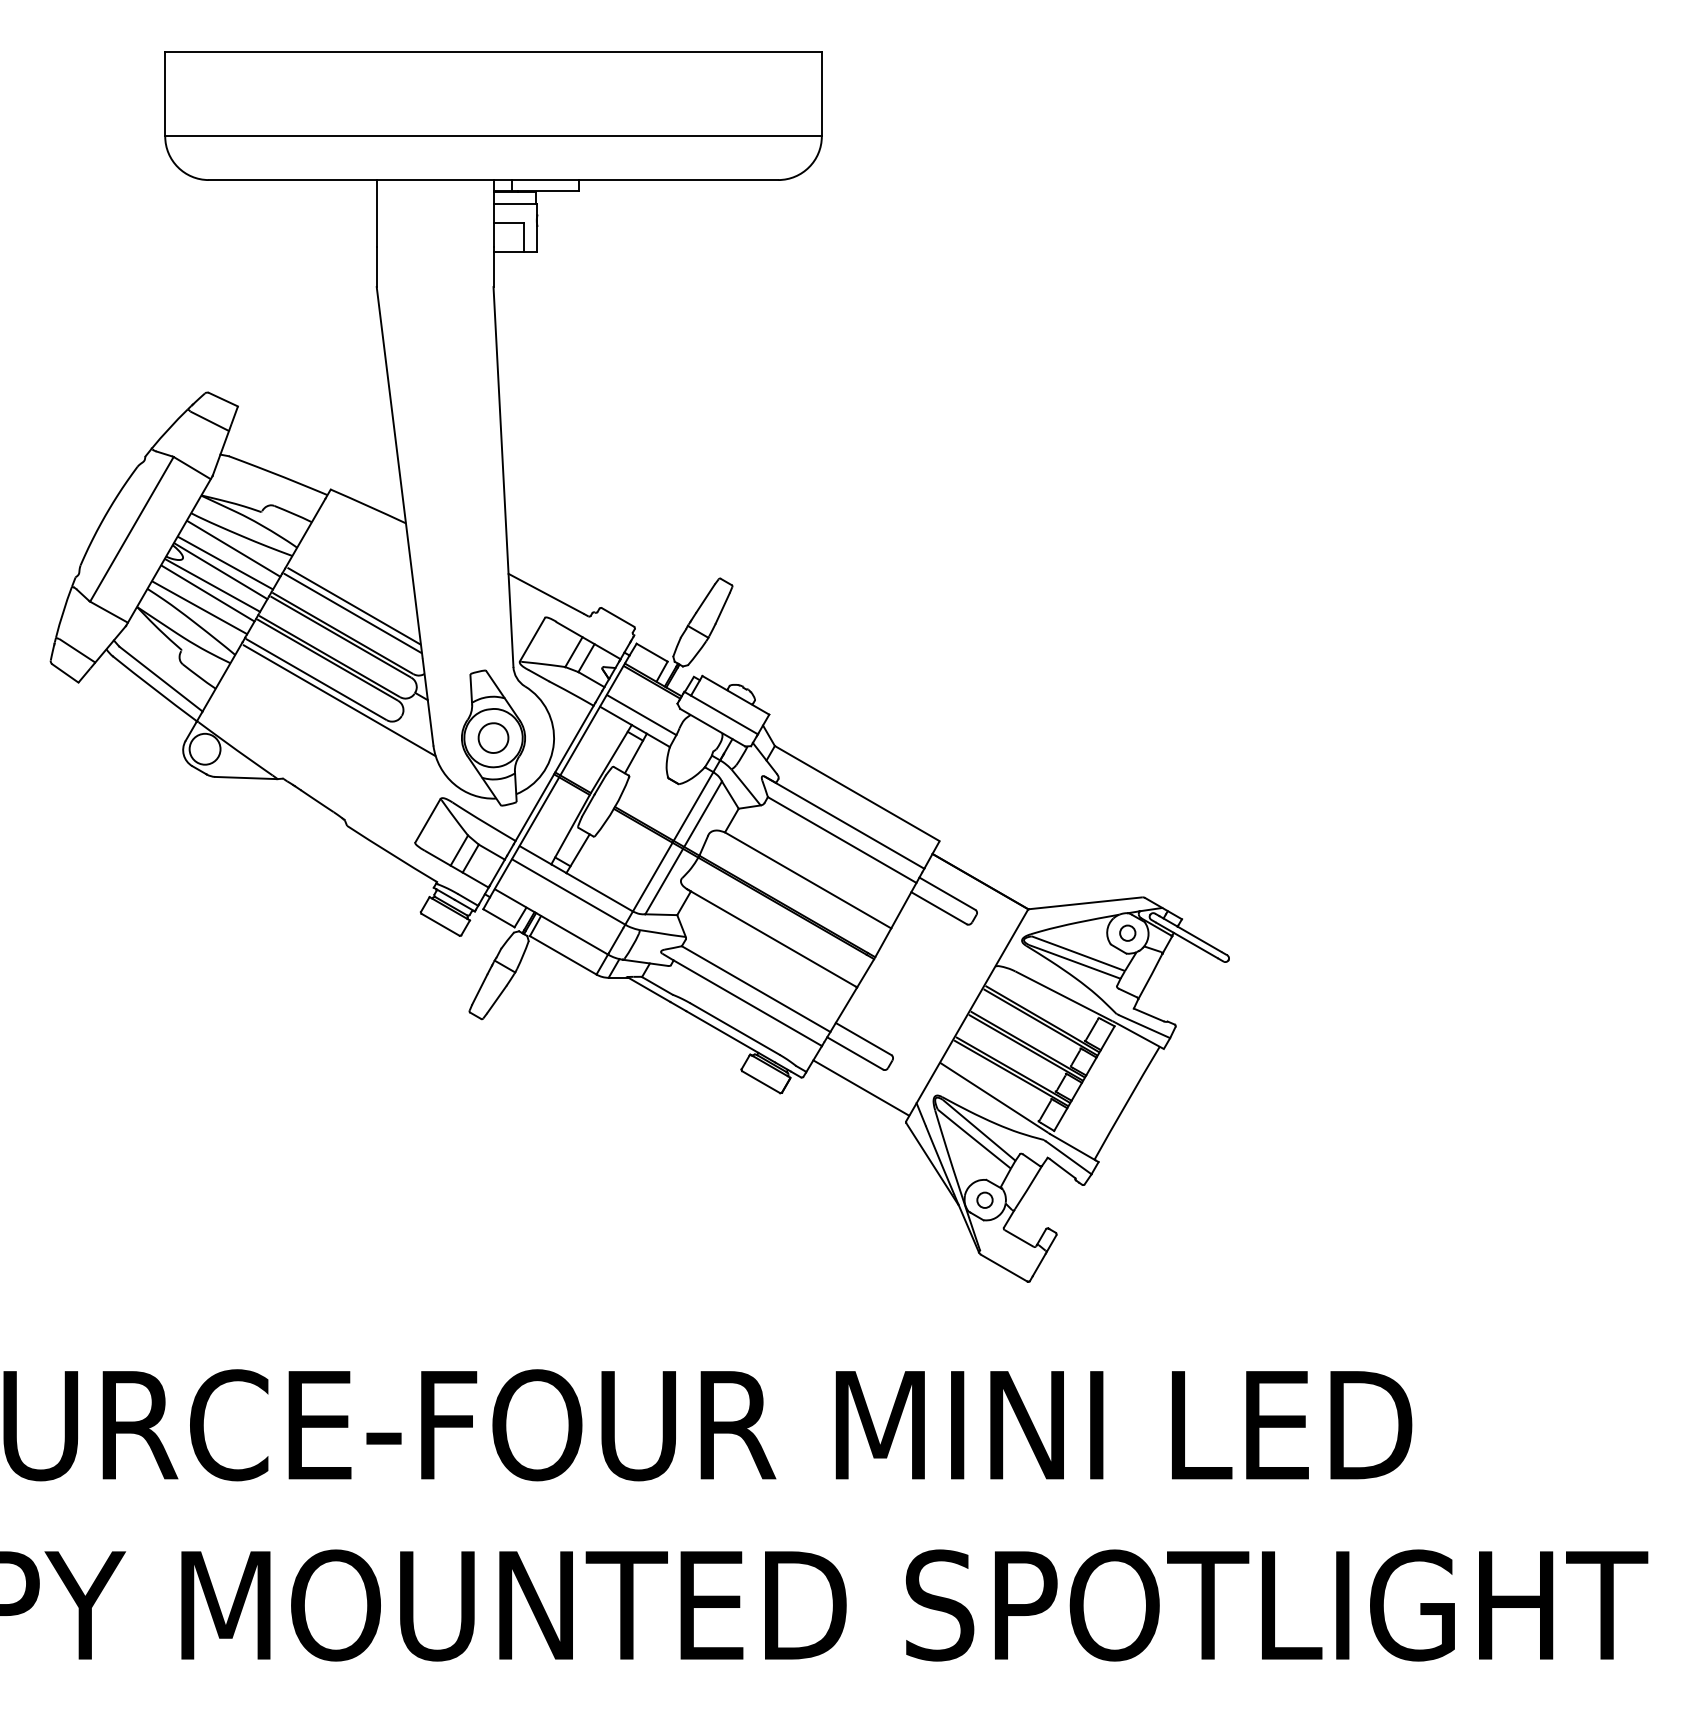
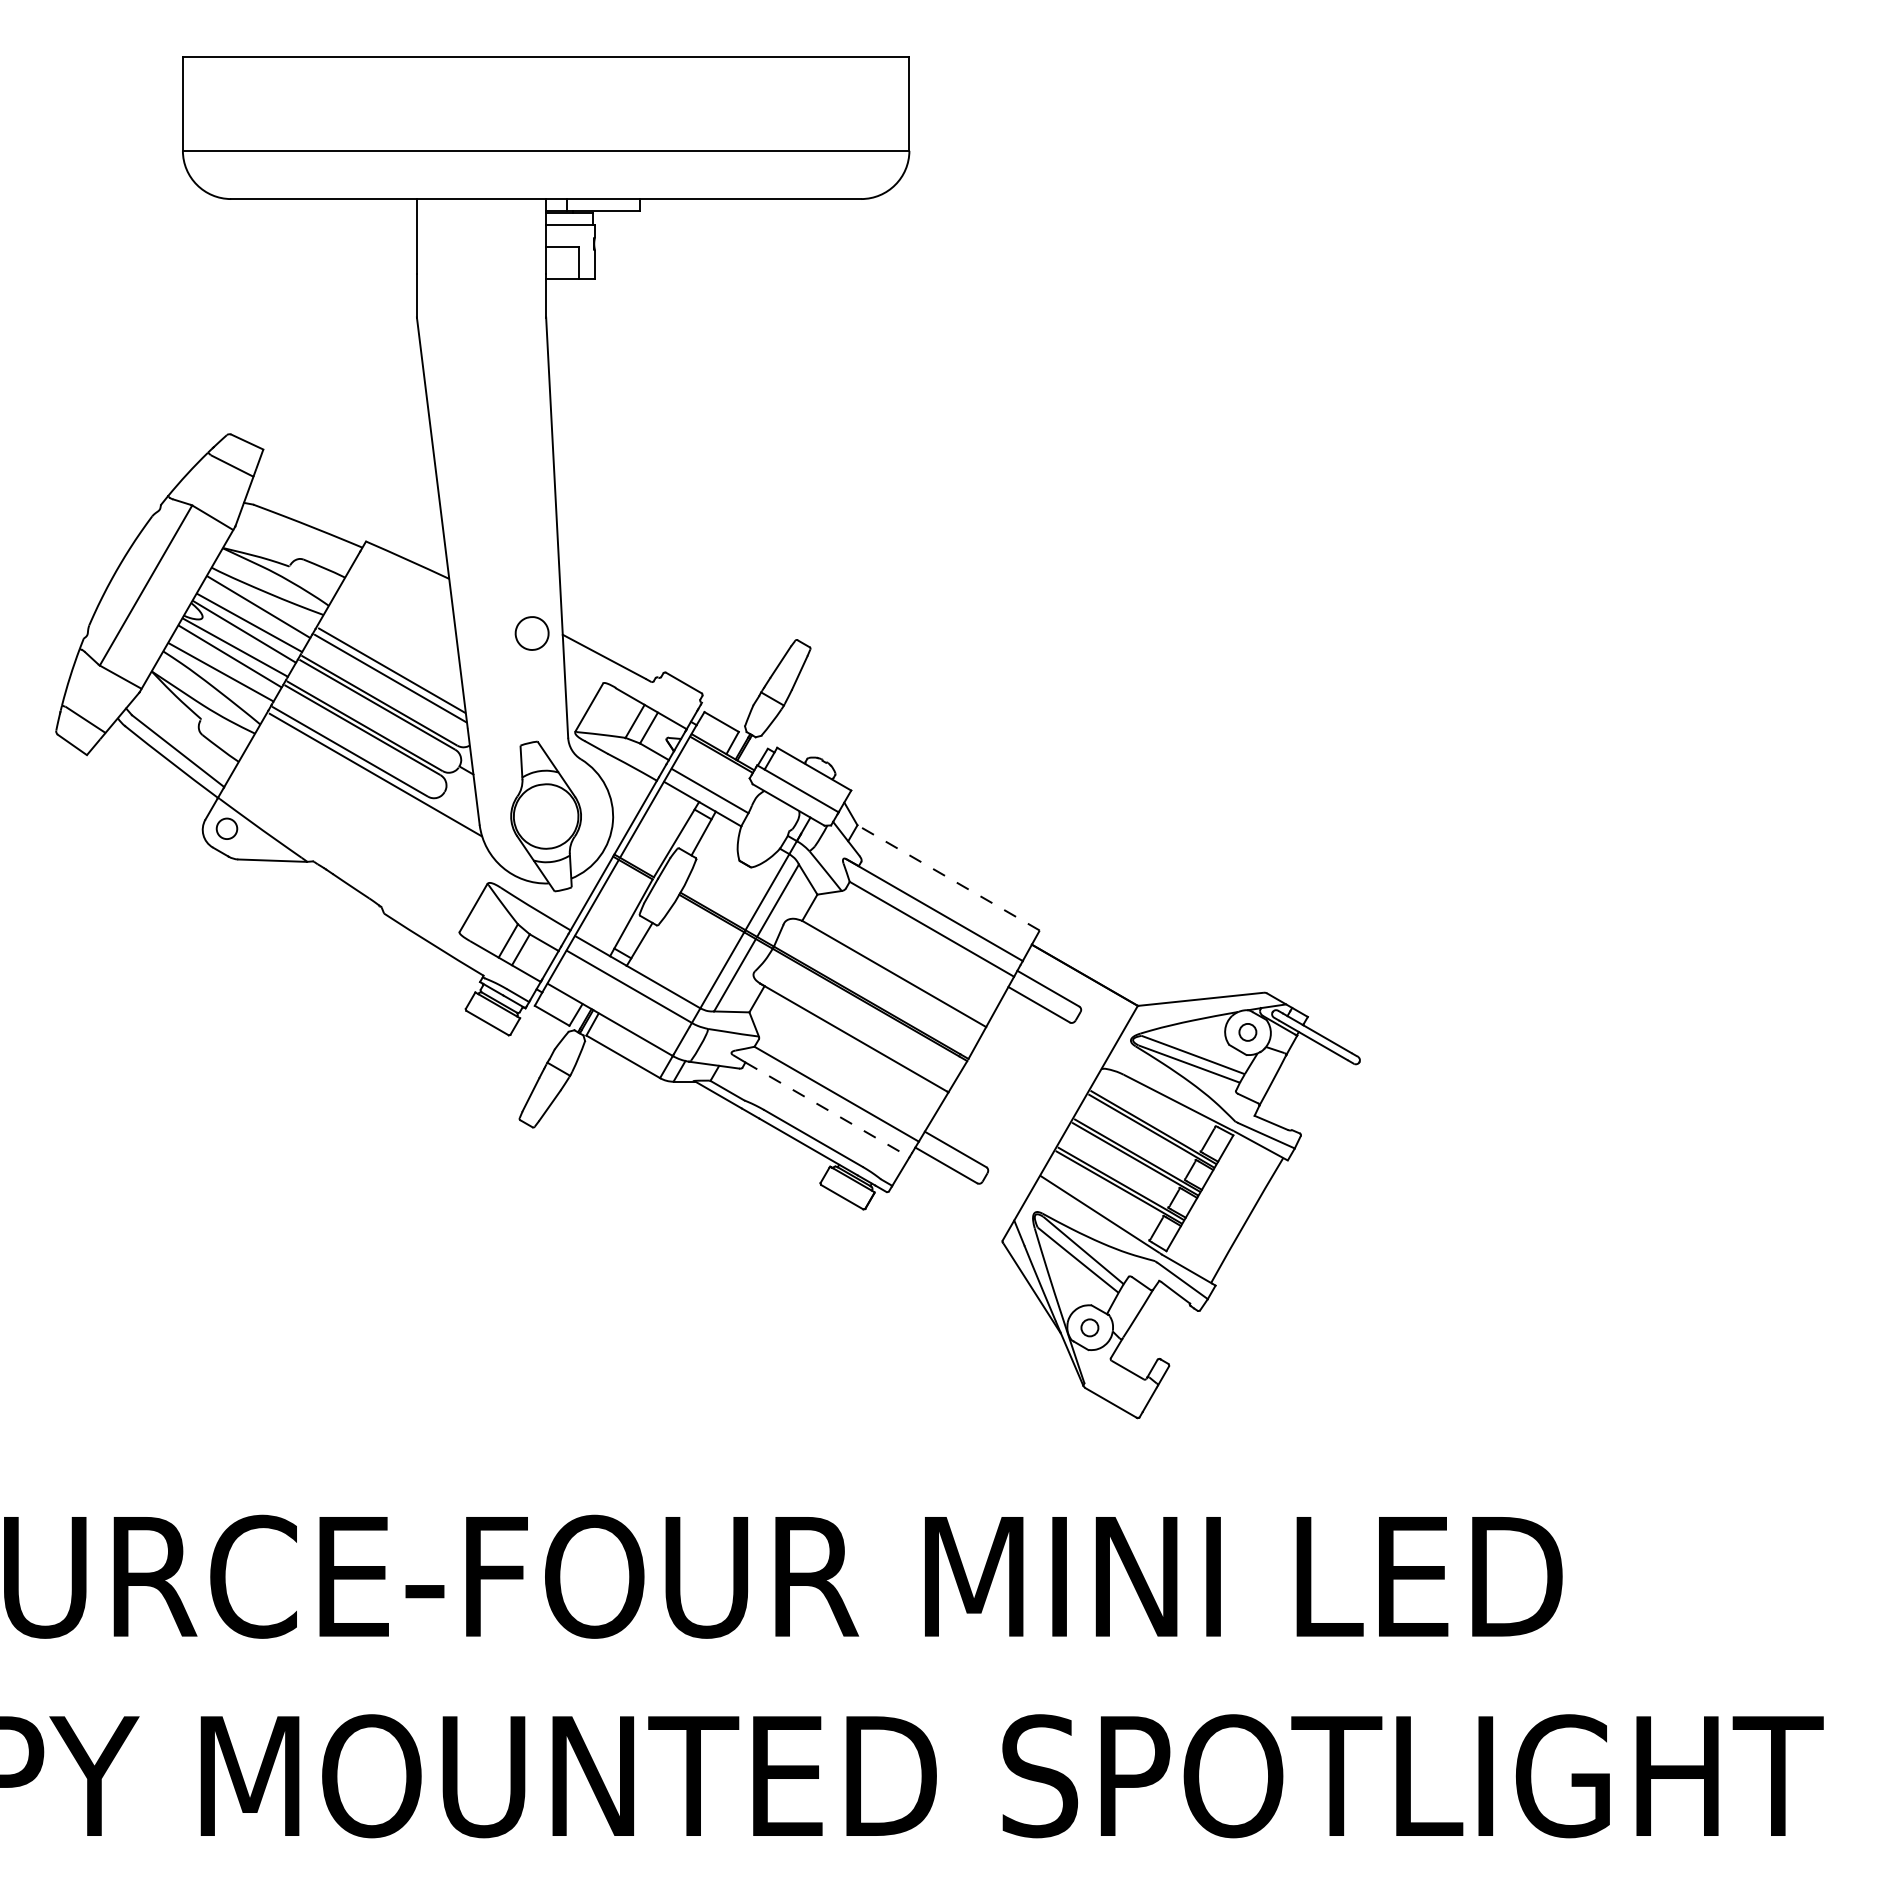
part: (492, 738) -> (531, 633), moved
circle: (204, 748) -> (226, 828), size x0.6
line: (857, 793) -> (948, 877), solid -> dashed
line: (747, 1002) -> (827, 1109), solid -> dashed
line: (860, 1087) -> (952, 1203), removed

